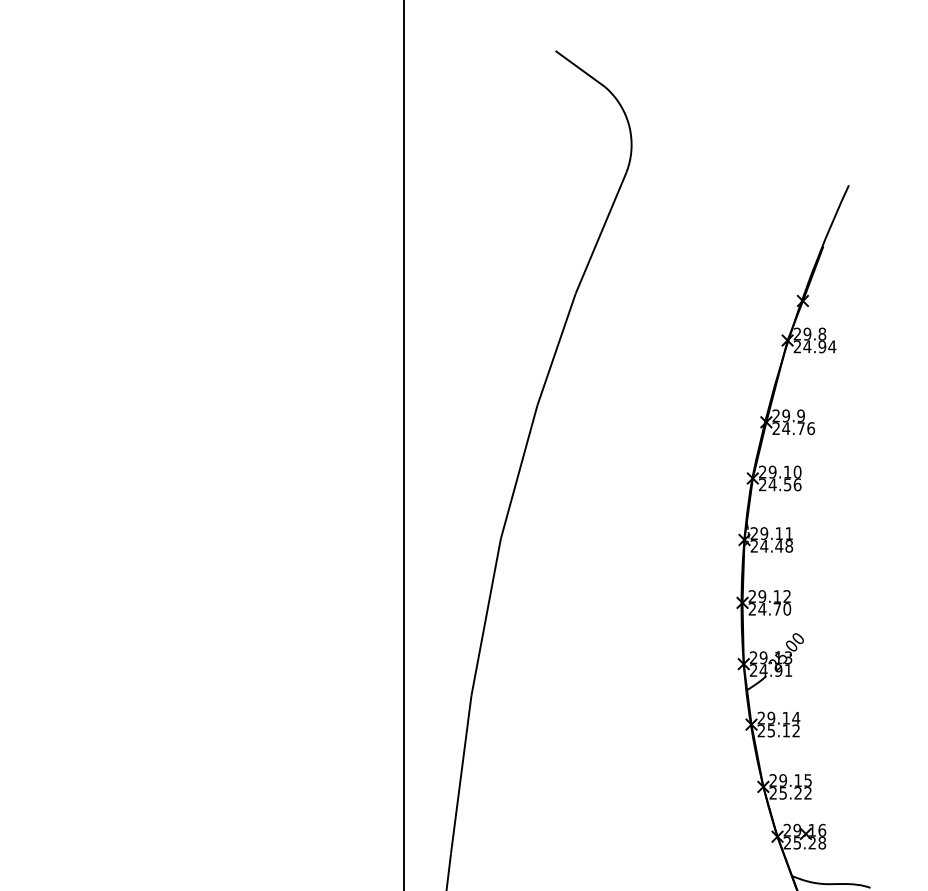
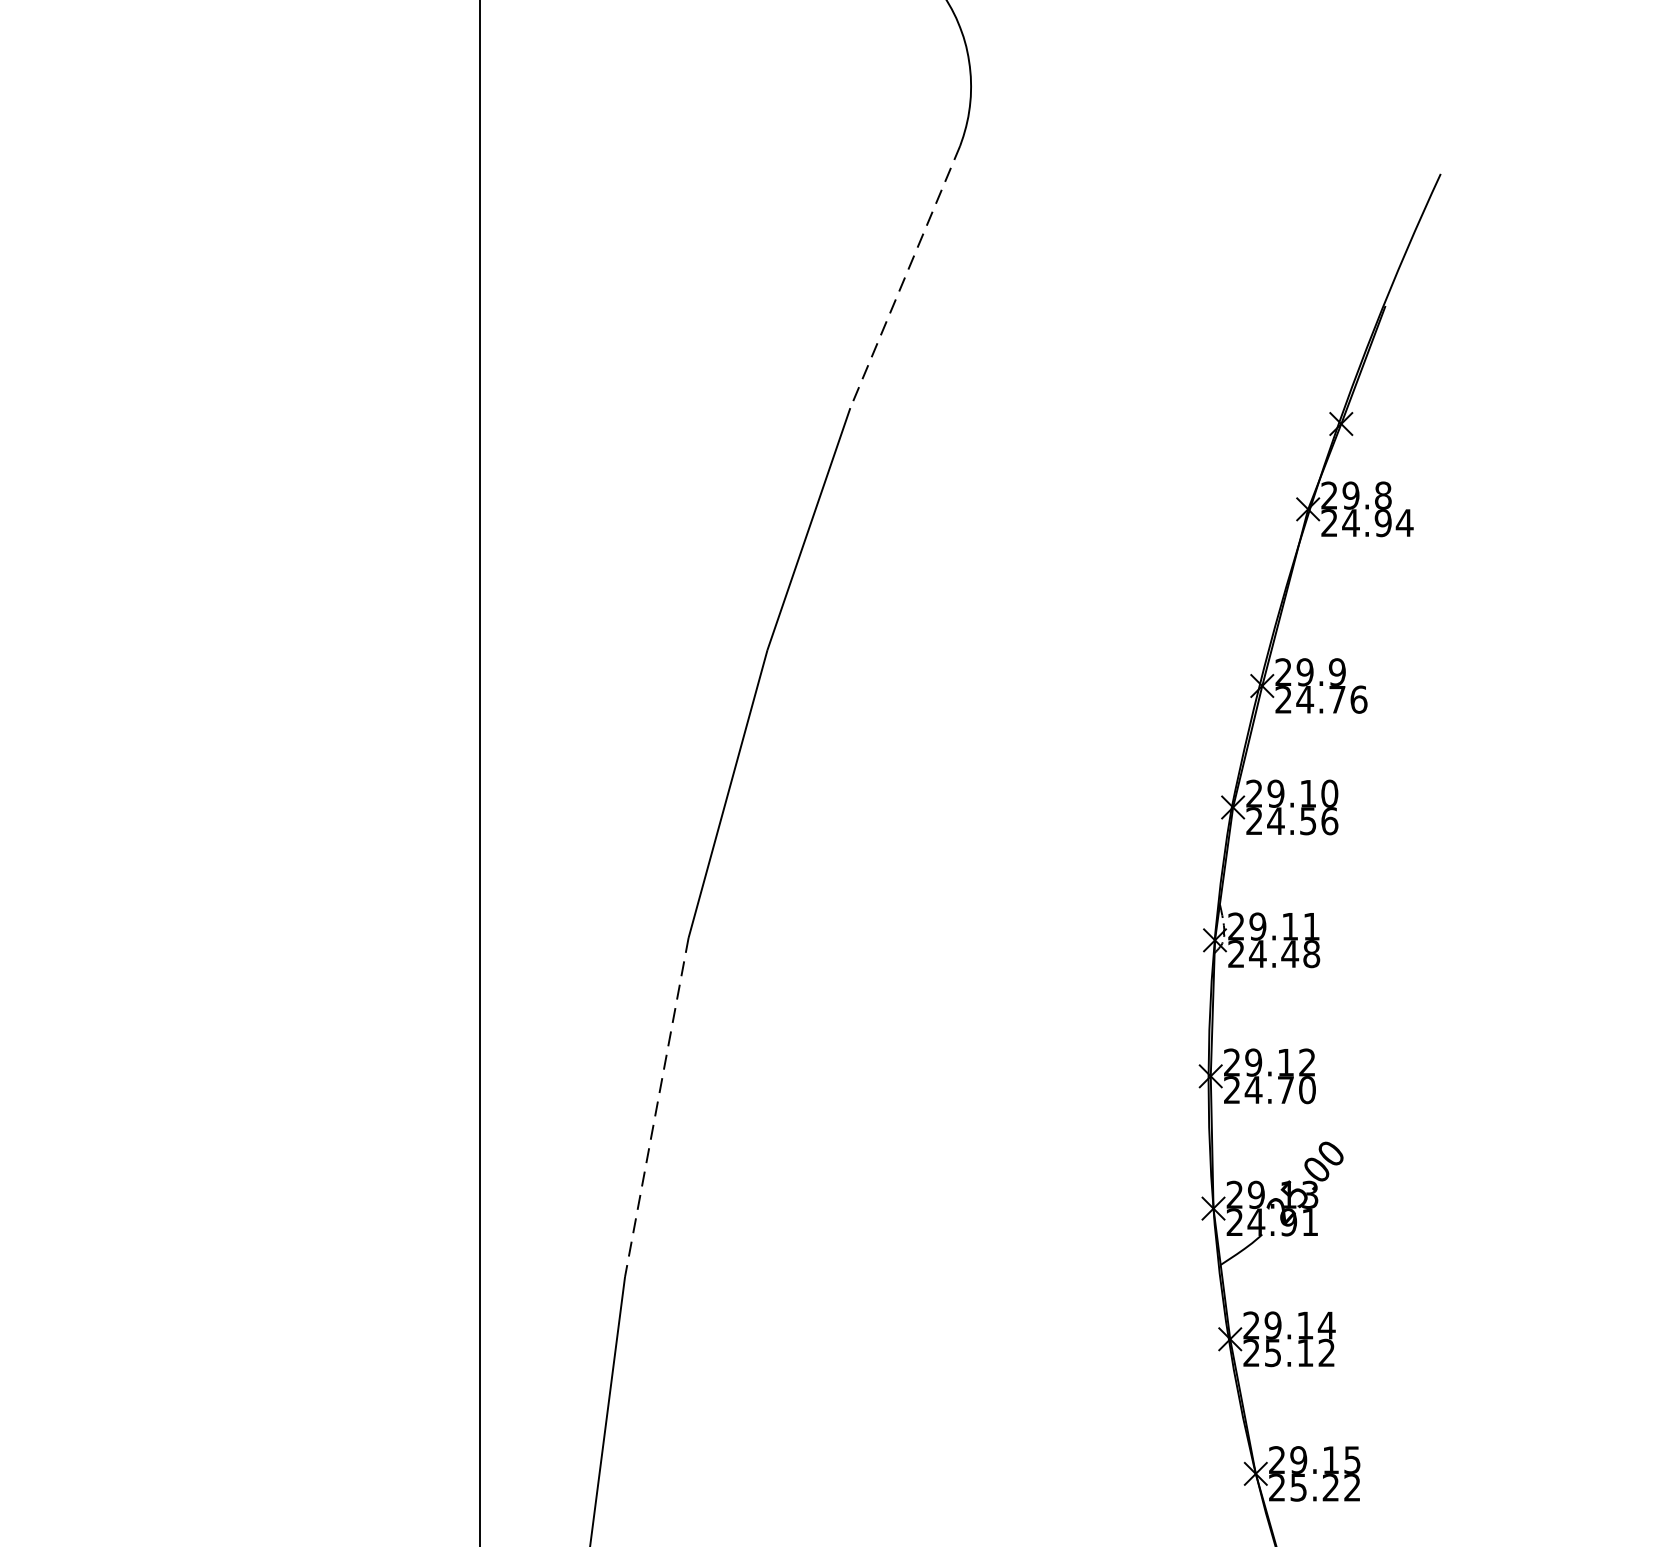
line: (601, 233) -> (906, 278), solid -> dashed
line: (486, 617) -> (657, 1107), solid -> dashed

